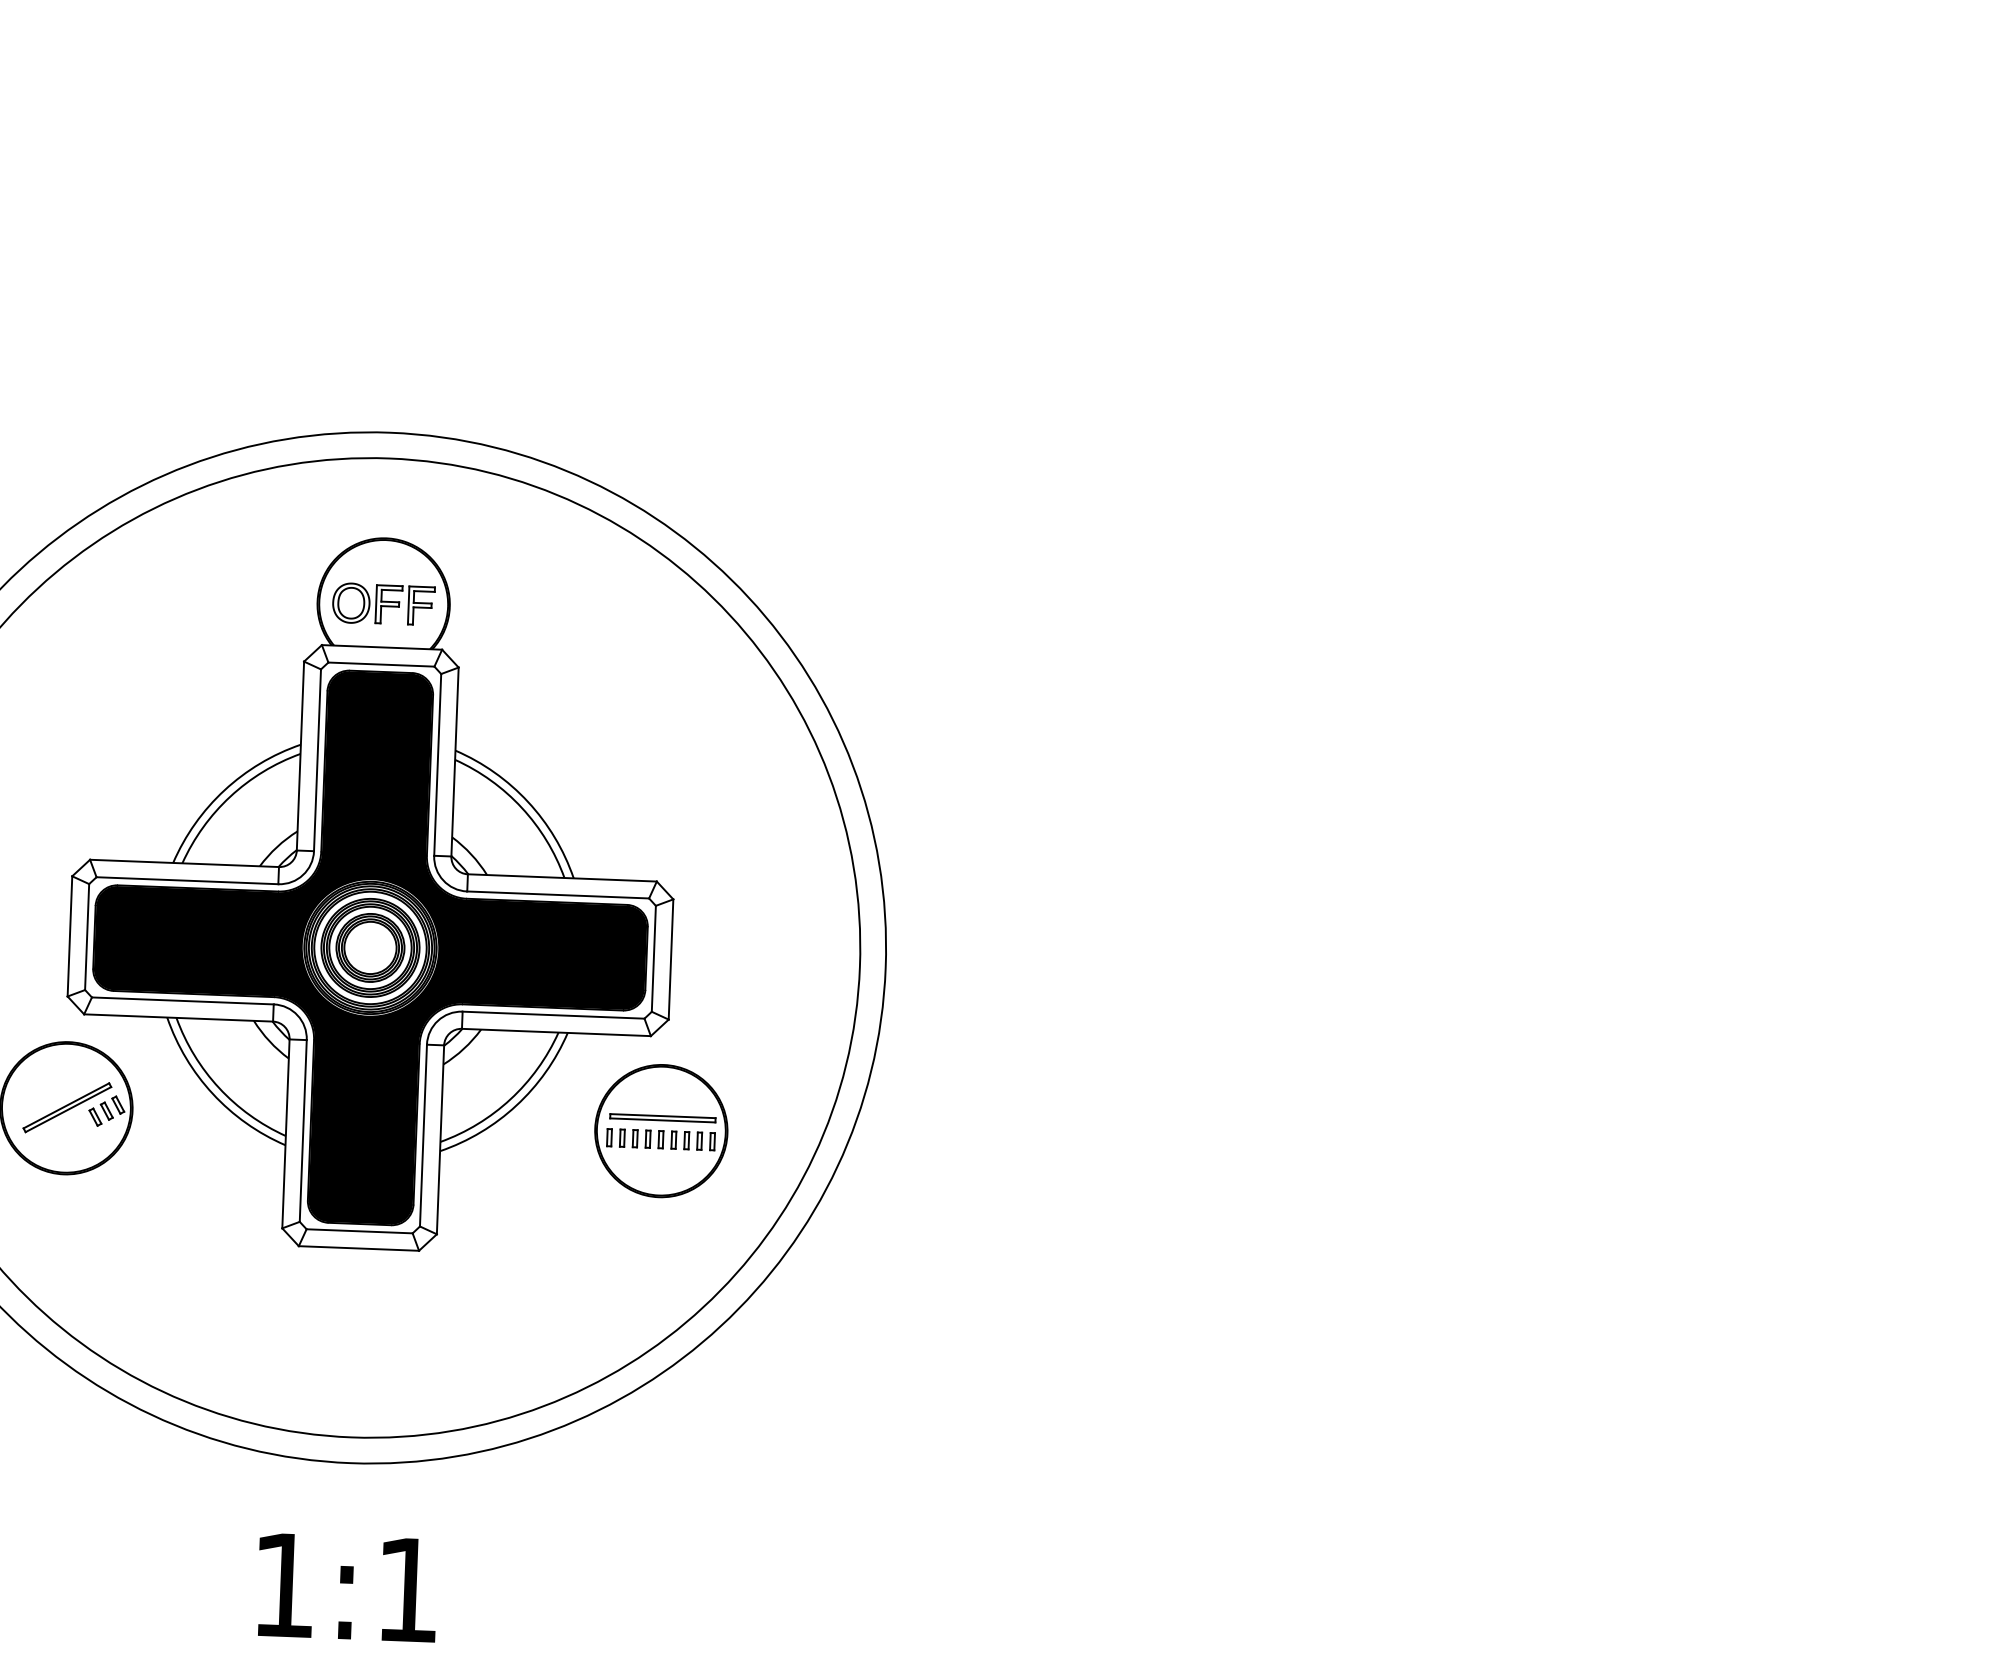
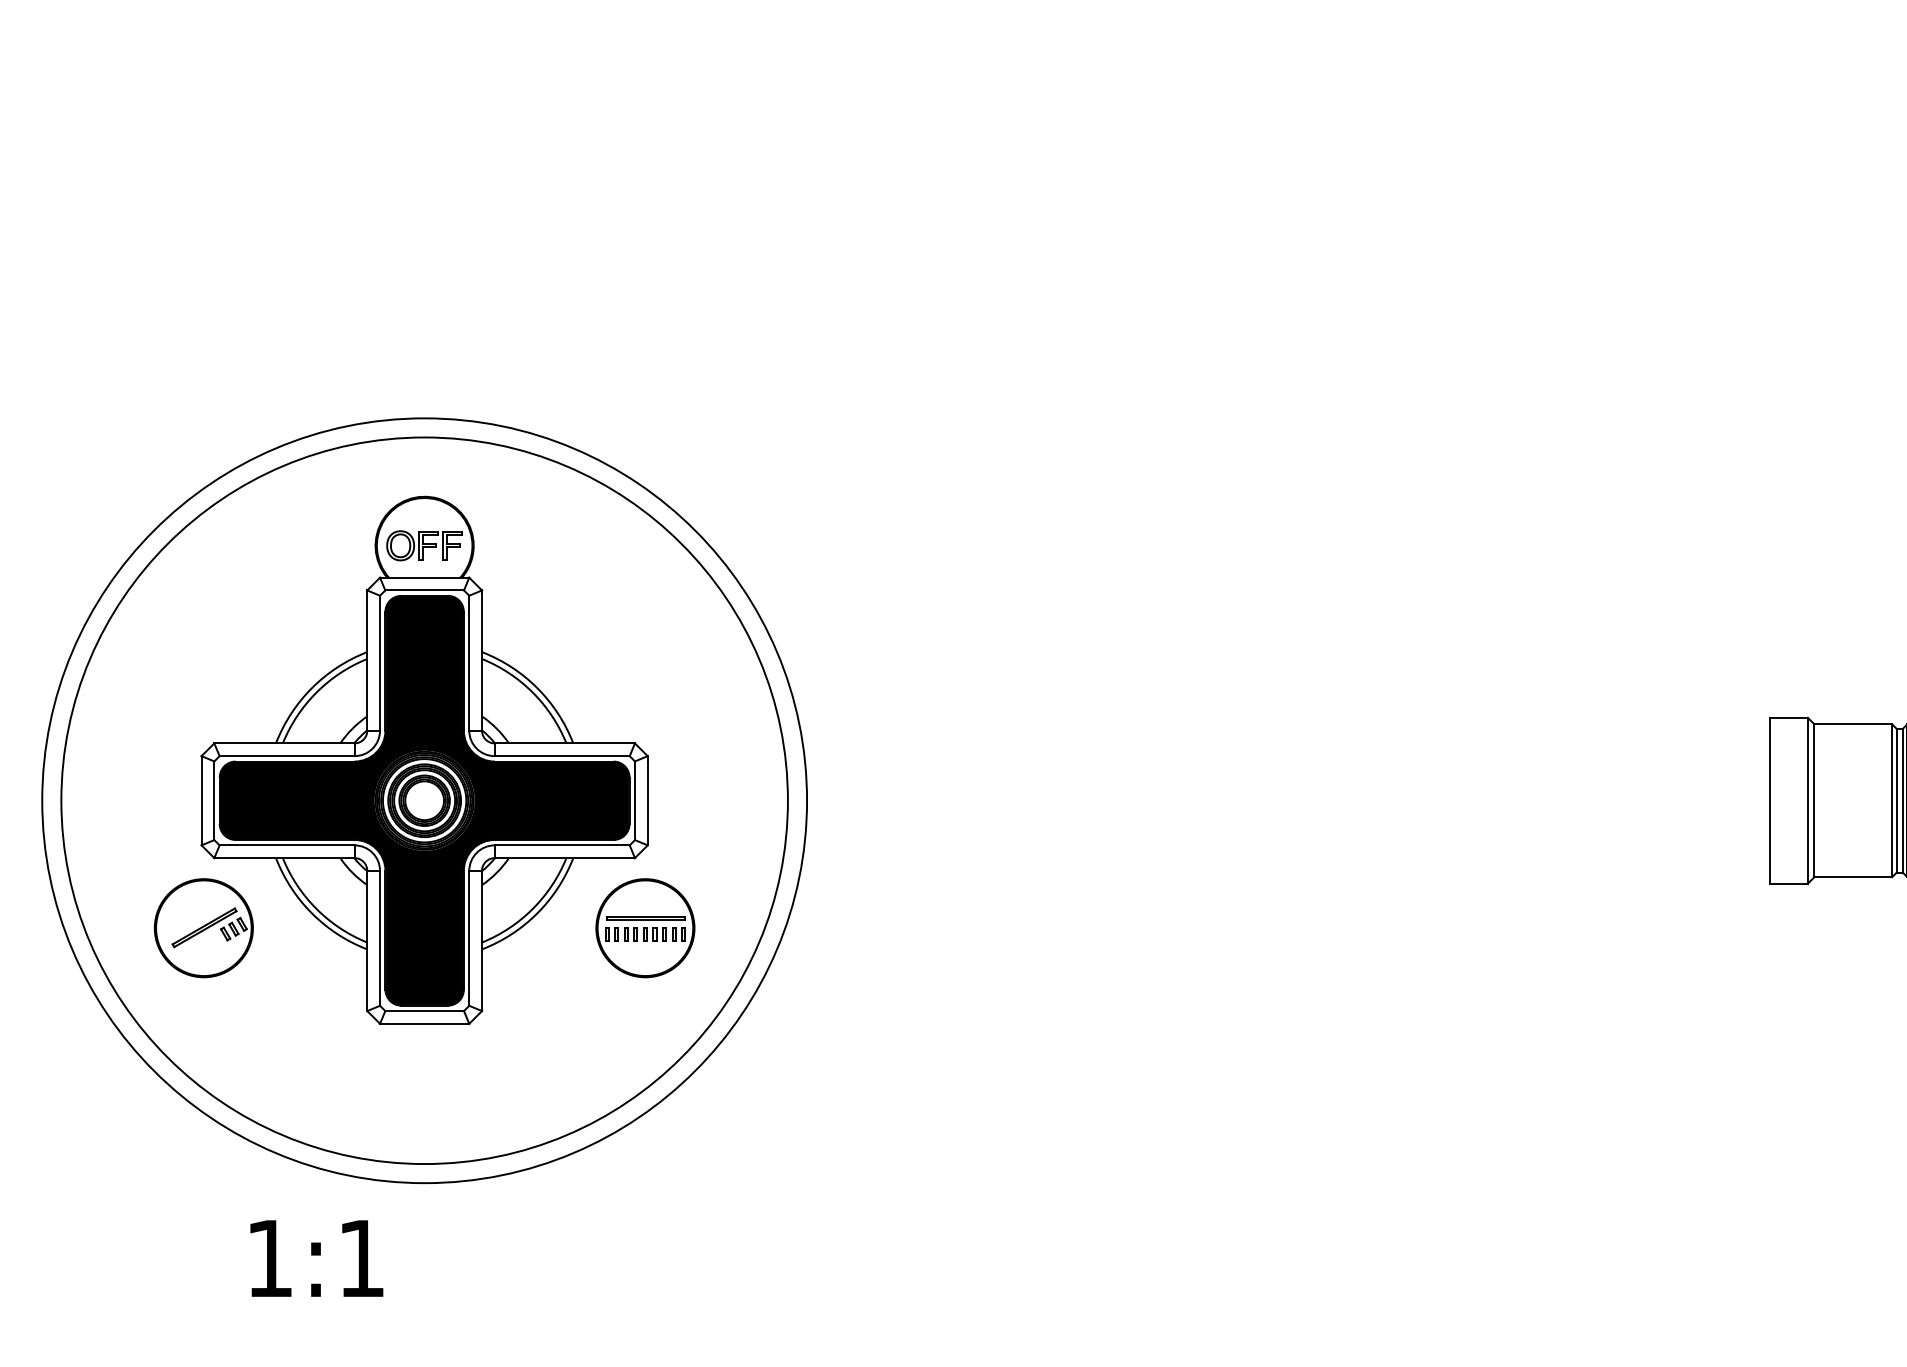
text: (347, 1587) -> (316, 1258), moved

